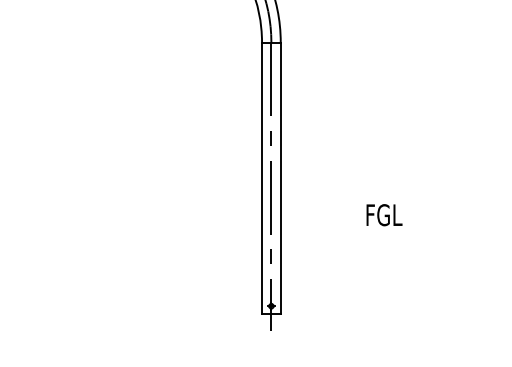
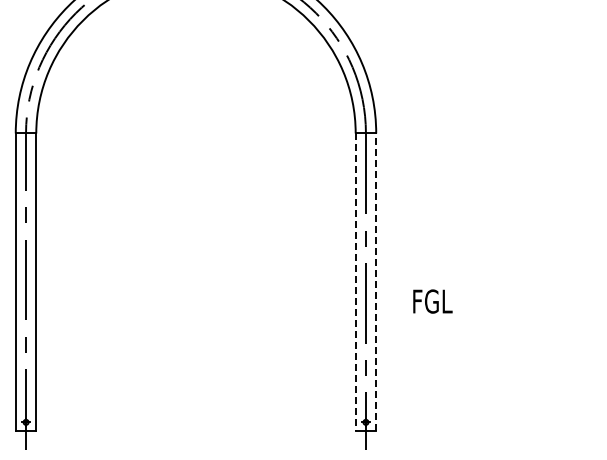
line: (261, 178) -> (355, 282), solid -> dashed
line: (281, 178) -> (376, 282), solid -> dashed
text: (384, 215) -> (432, 301), moved

